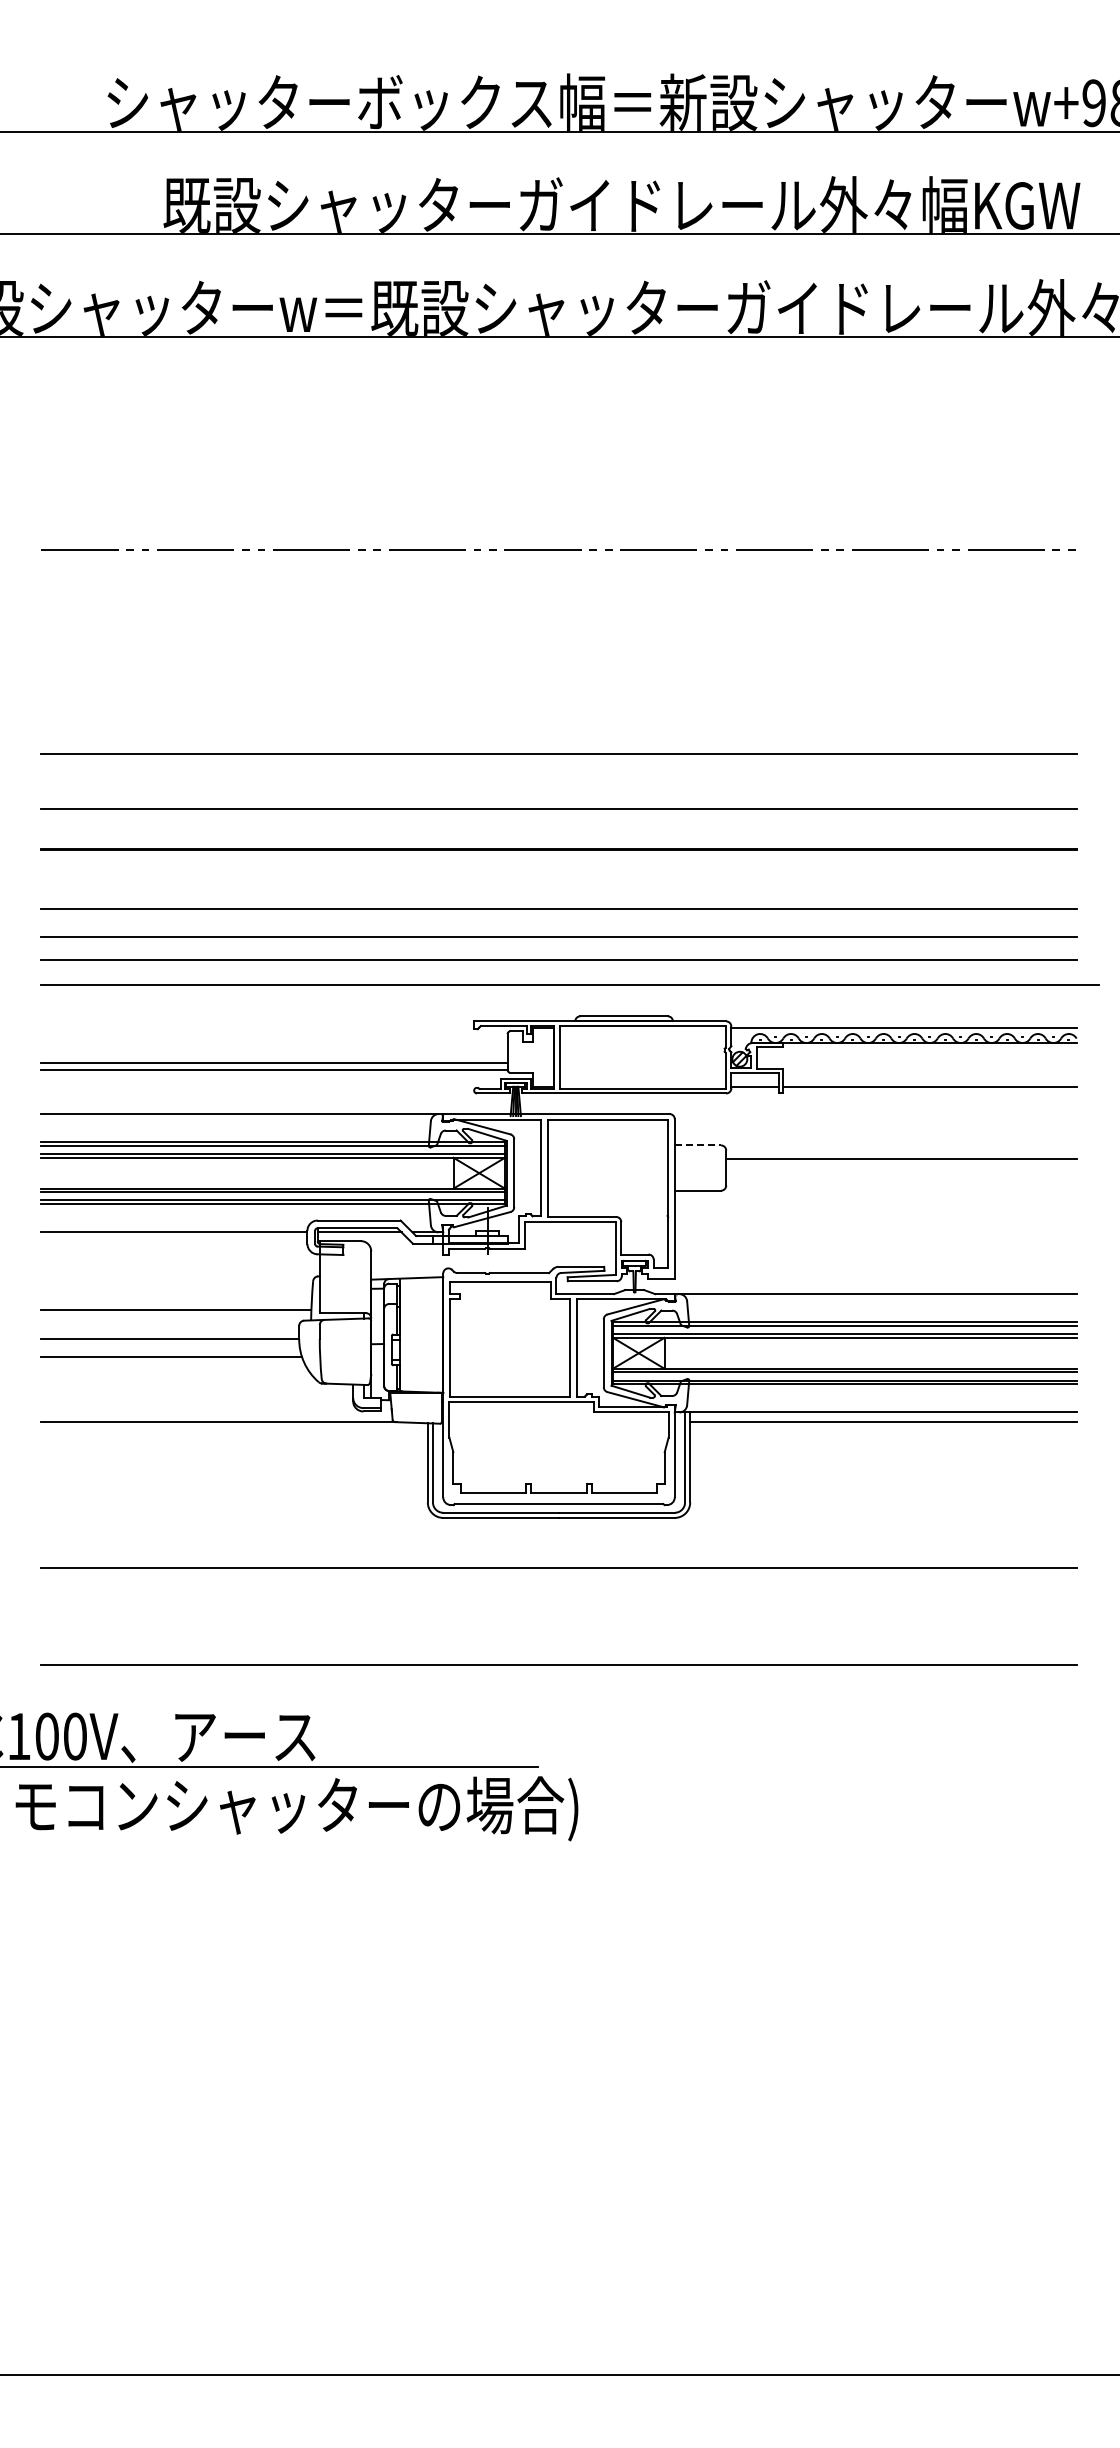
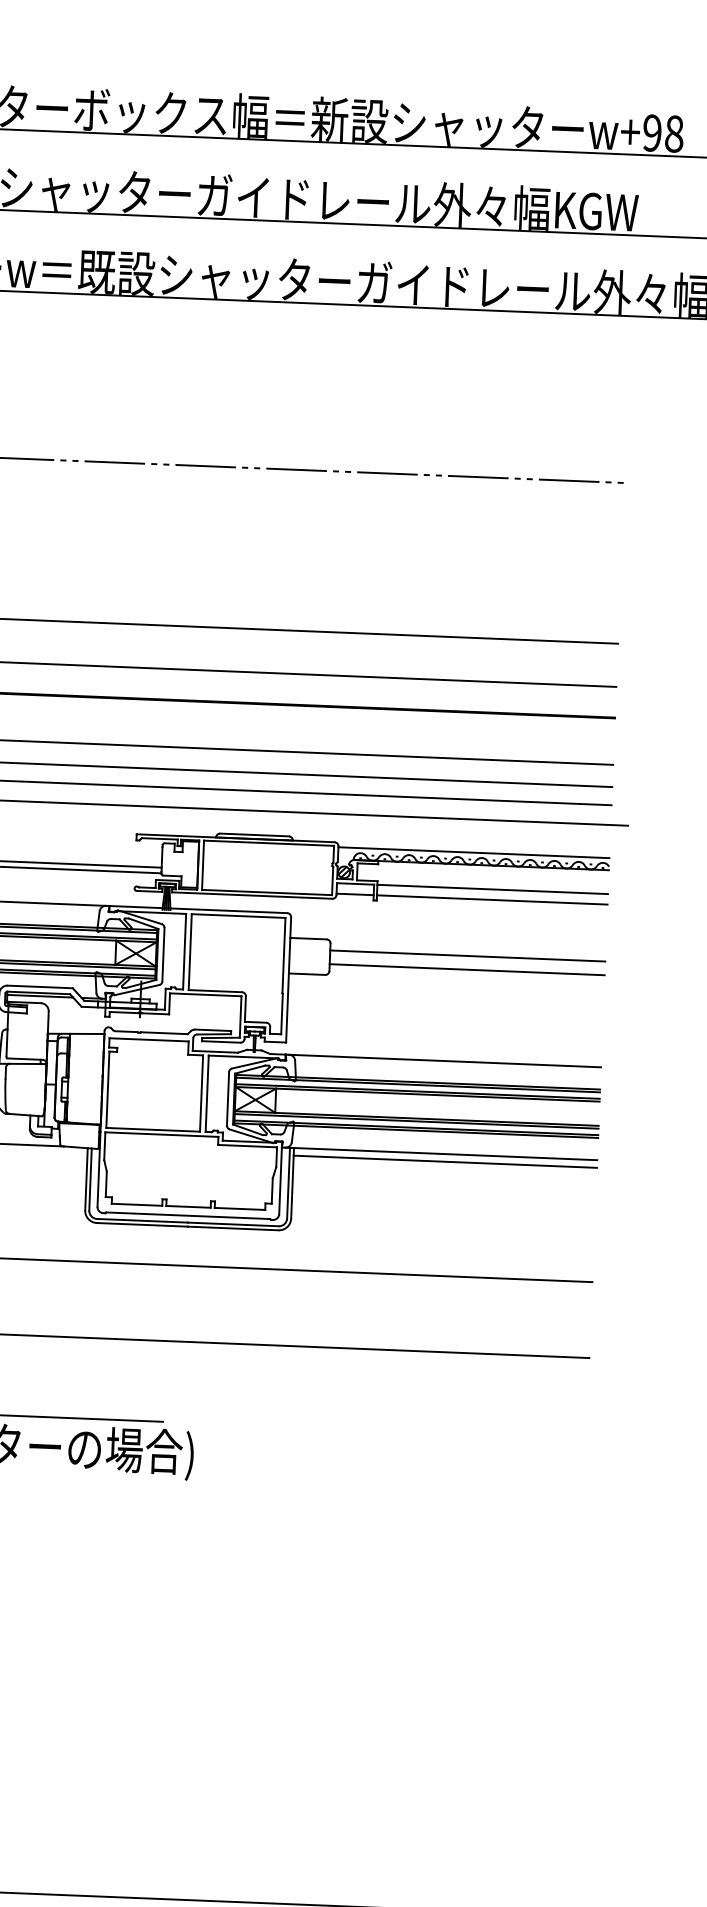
line: (929, 1073) -> (492, 889), added
line: (698, 1145) -> (308, 938), dashed -> solid
line: (901, 1176) -> (467, 969), added

